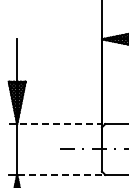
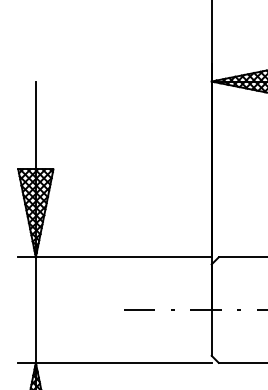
line: (55, 124) -> (115, 258), dashed -> solid
line: (59, 174) -> (123, 361), dashed -> solid

